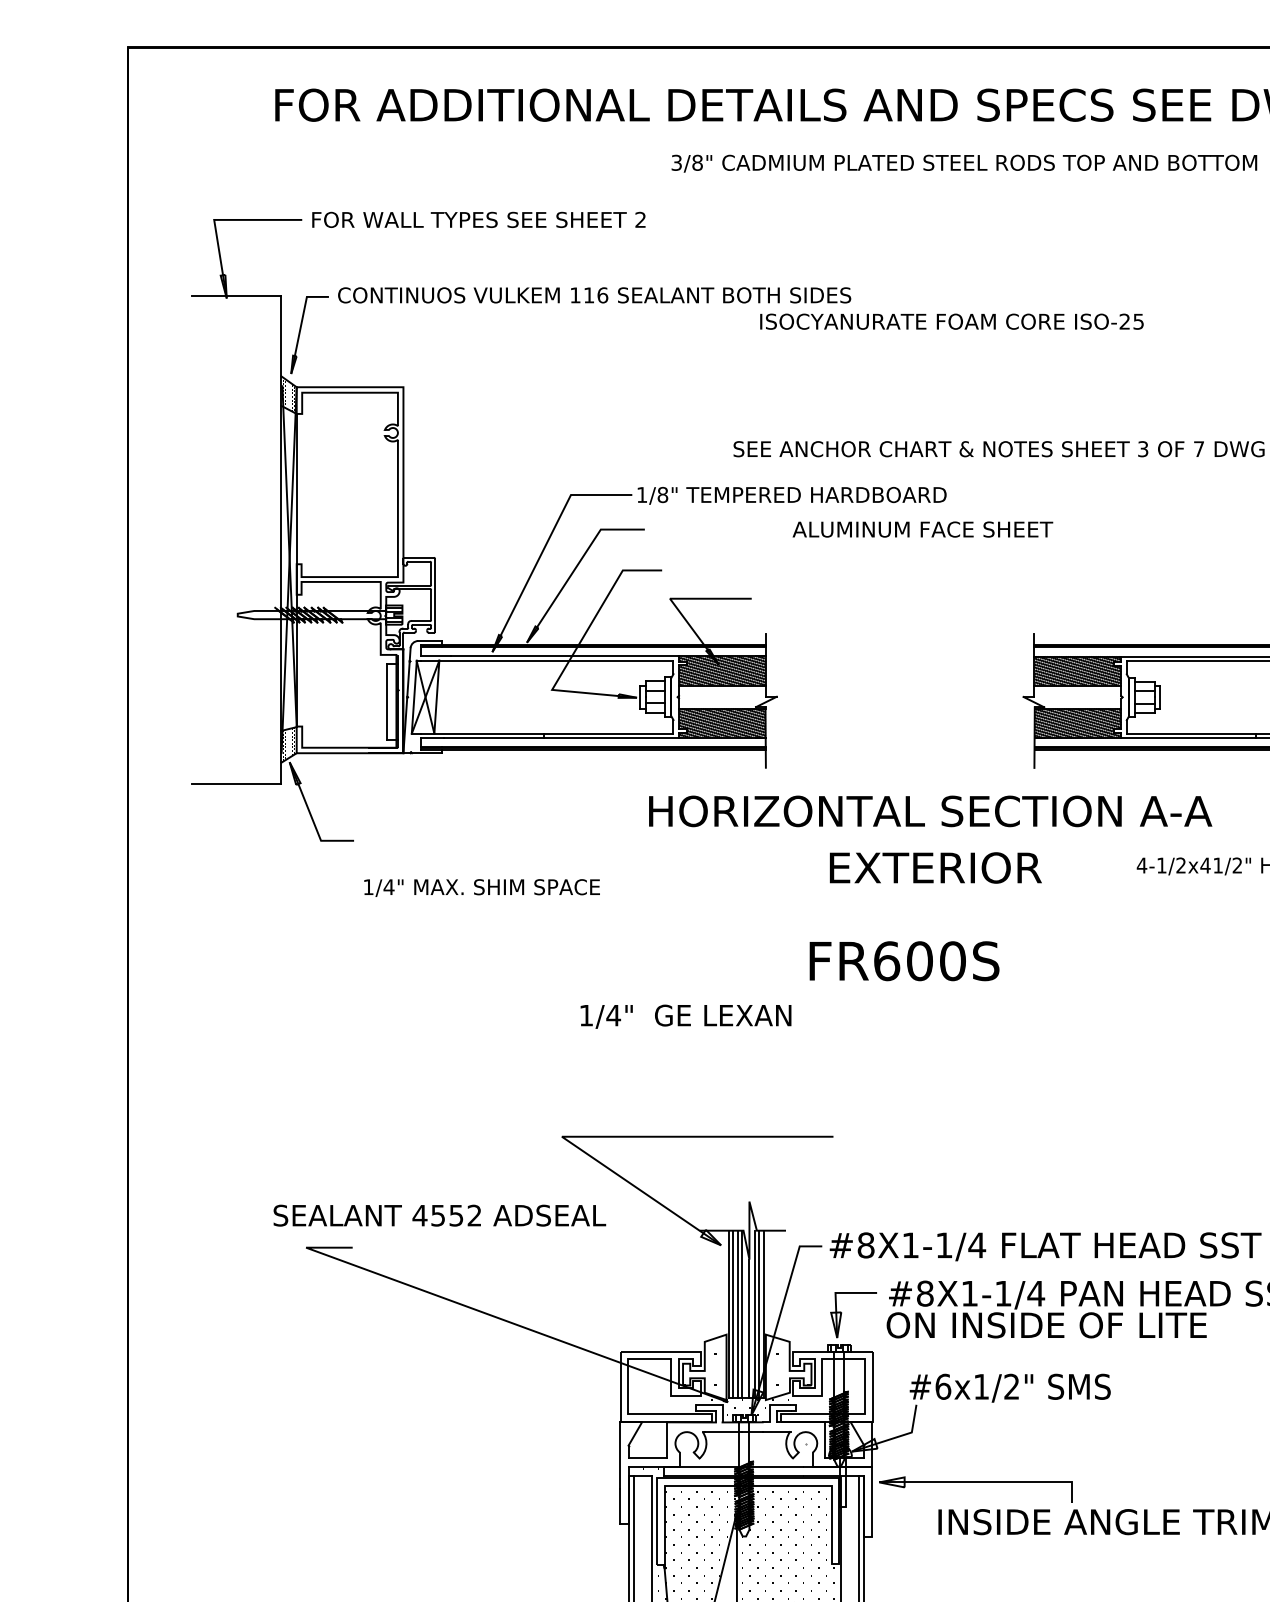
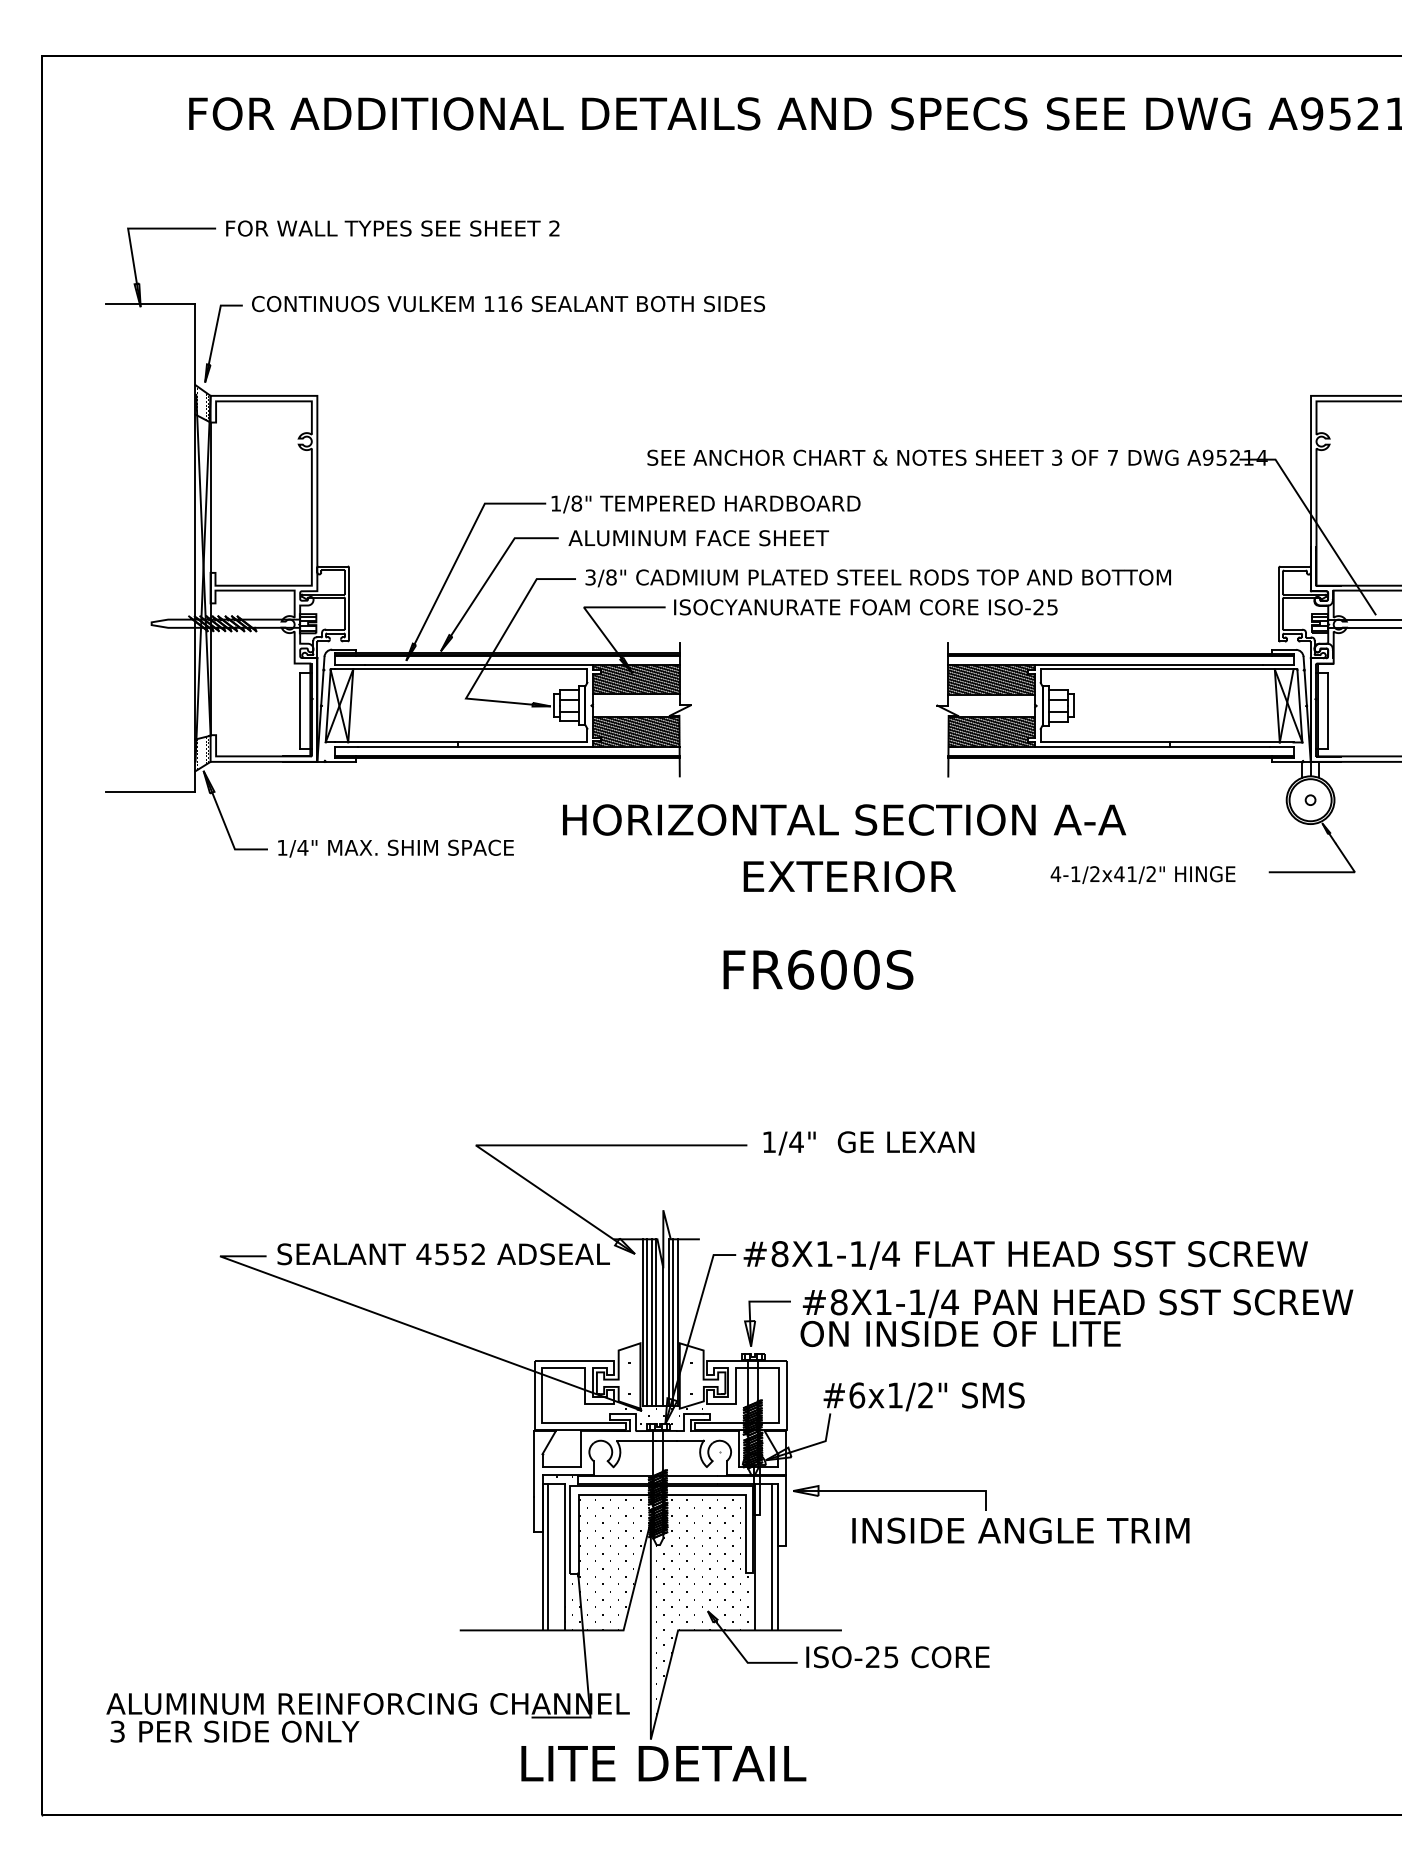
text: (963, 163) -> (877, 578), moved
text: (951, 321) -> (865, 607), moved
text: (922, 529) -> (698, 538), moved
text: (481, 887) -> (395, 848), moved
text: (685, 1016) -> (868, 1143), moved
text: (439, 1215) -> (443, 1254), moved

